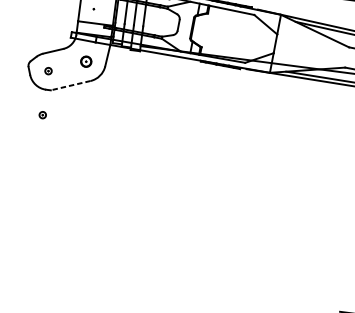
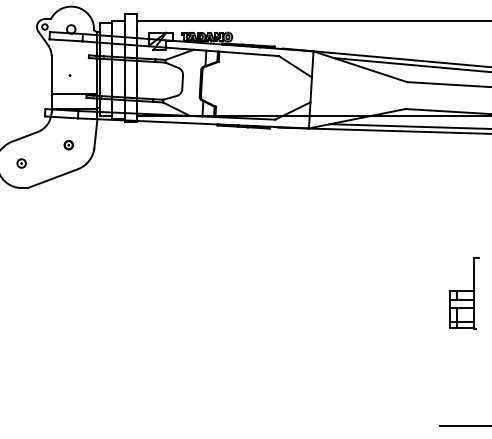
part: (85, 62) -> (68, 145), size x0.62
line: (70, 85) -> (52, 178), dashed -> solid
part: (42, 115) -> (21, 221), removed

